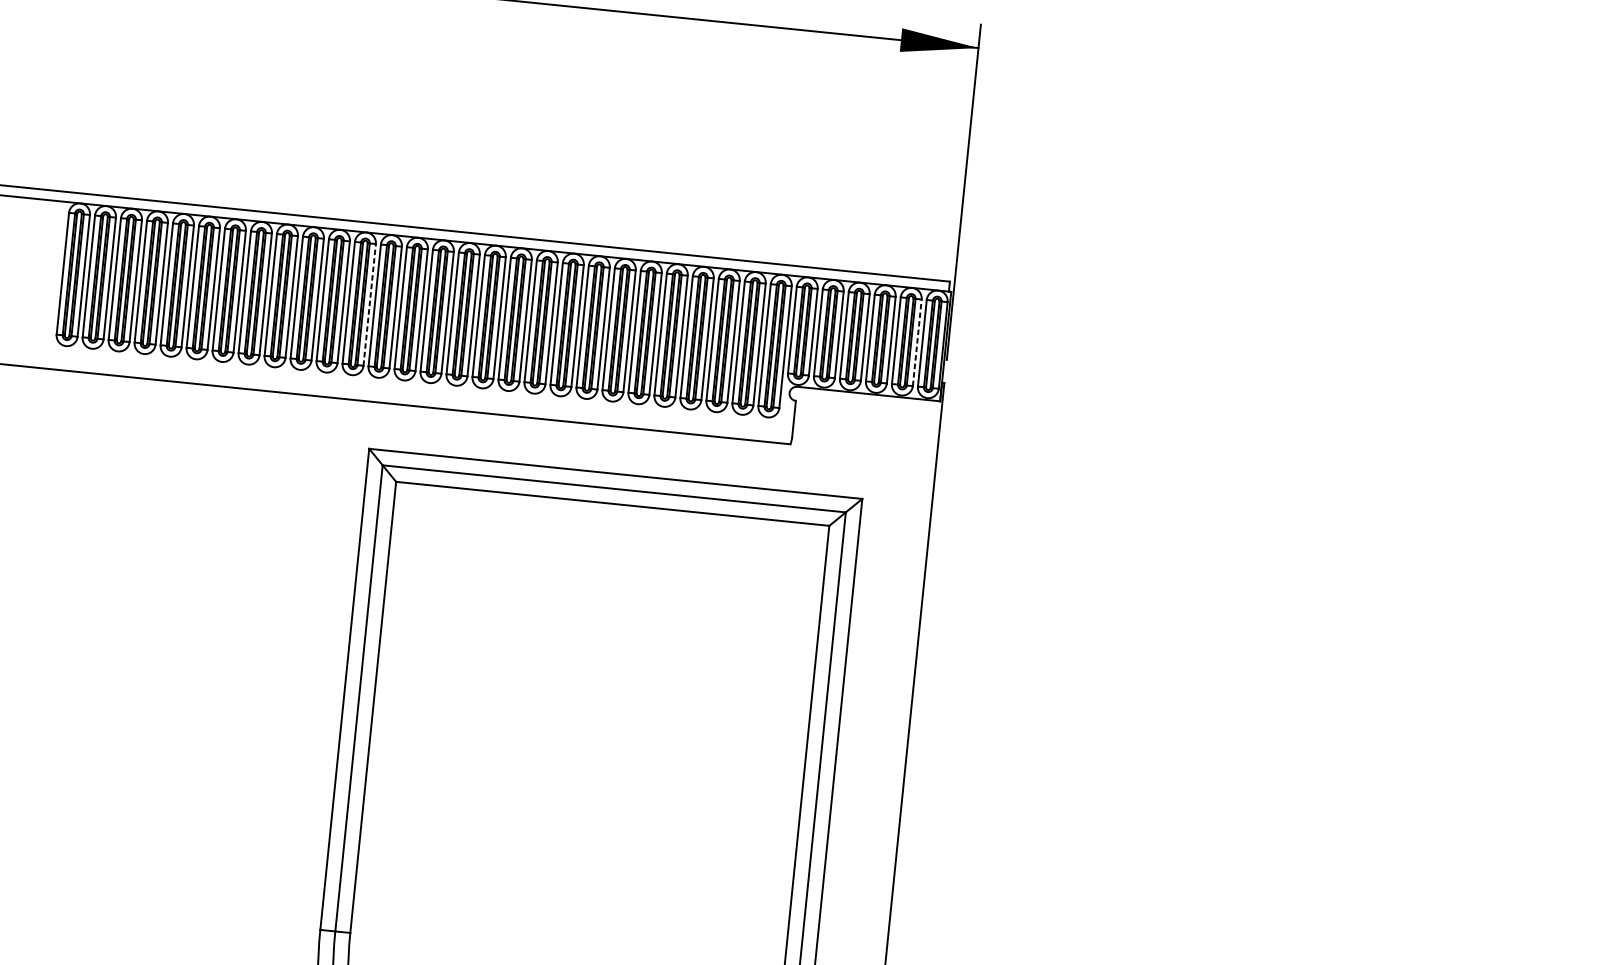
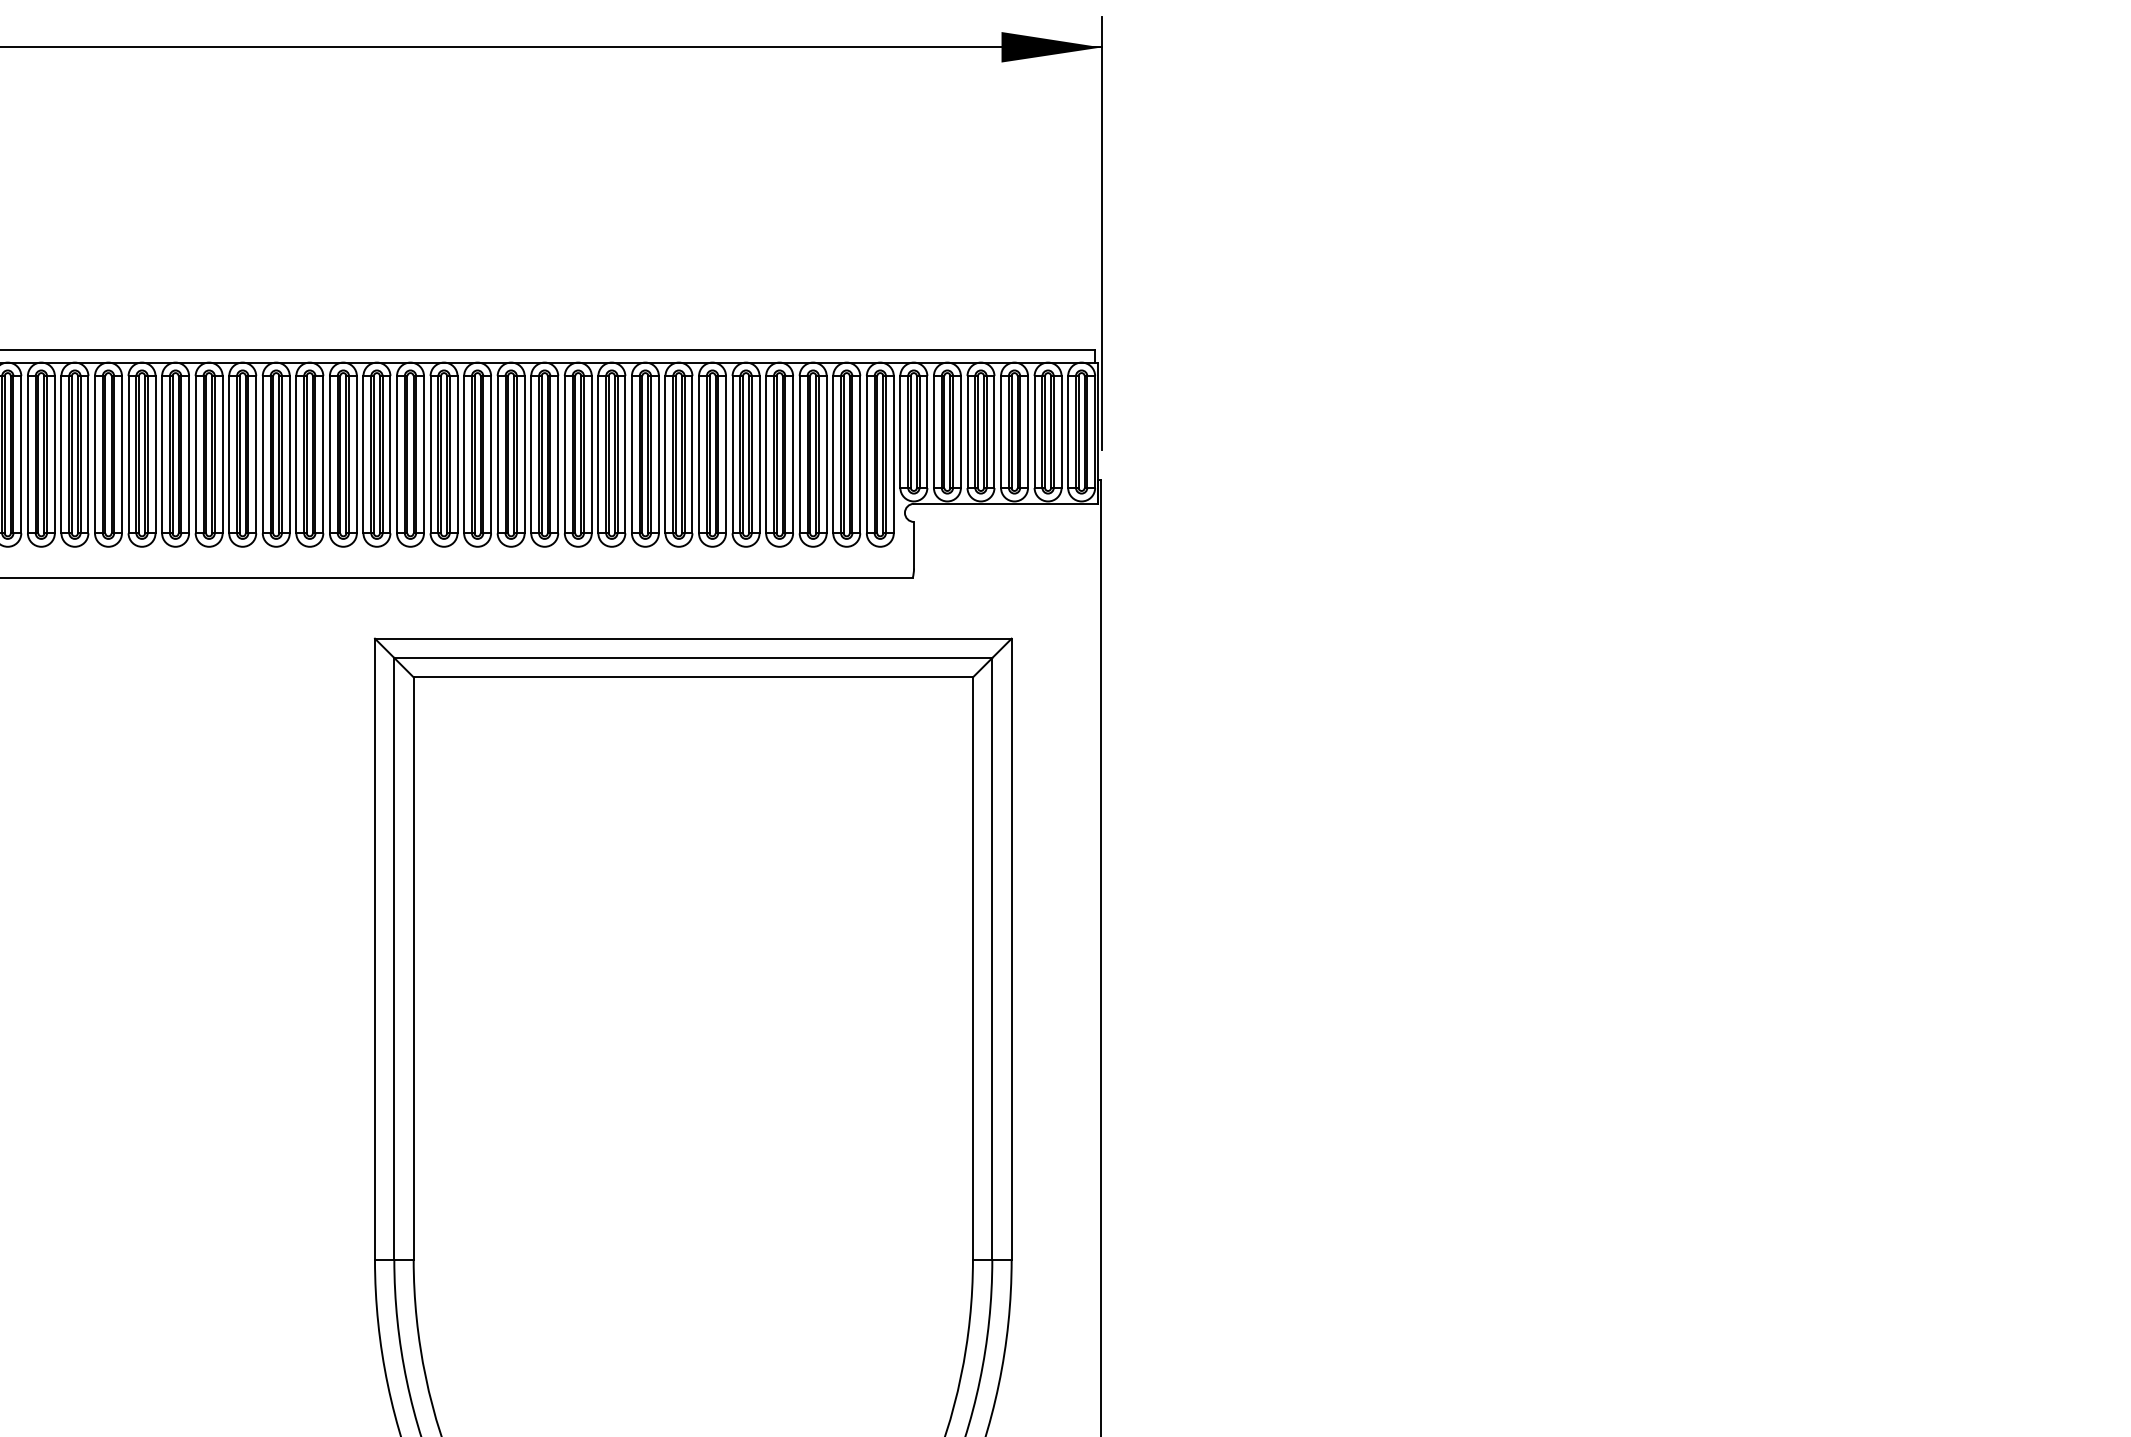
line: (369, 304) -> (356, 454), dashed -> solid
line: (917, 343) -> (1061, 432), dashed -> solid

